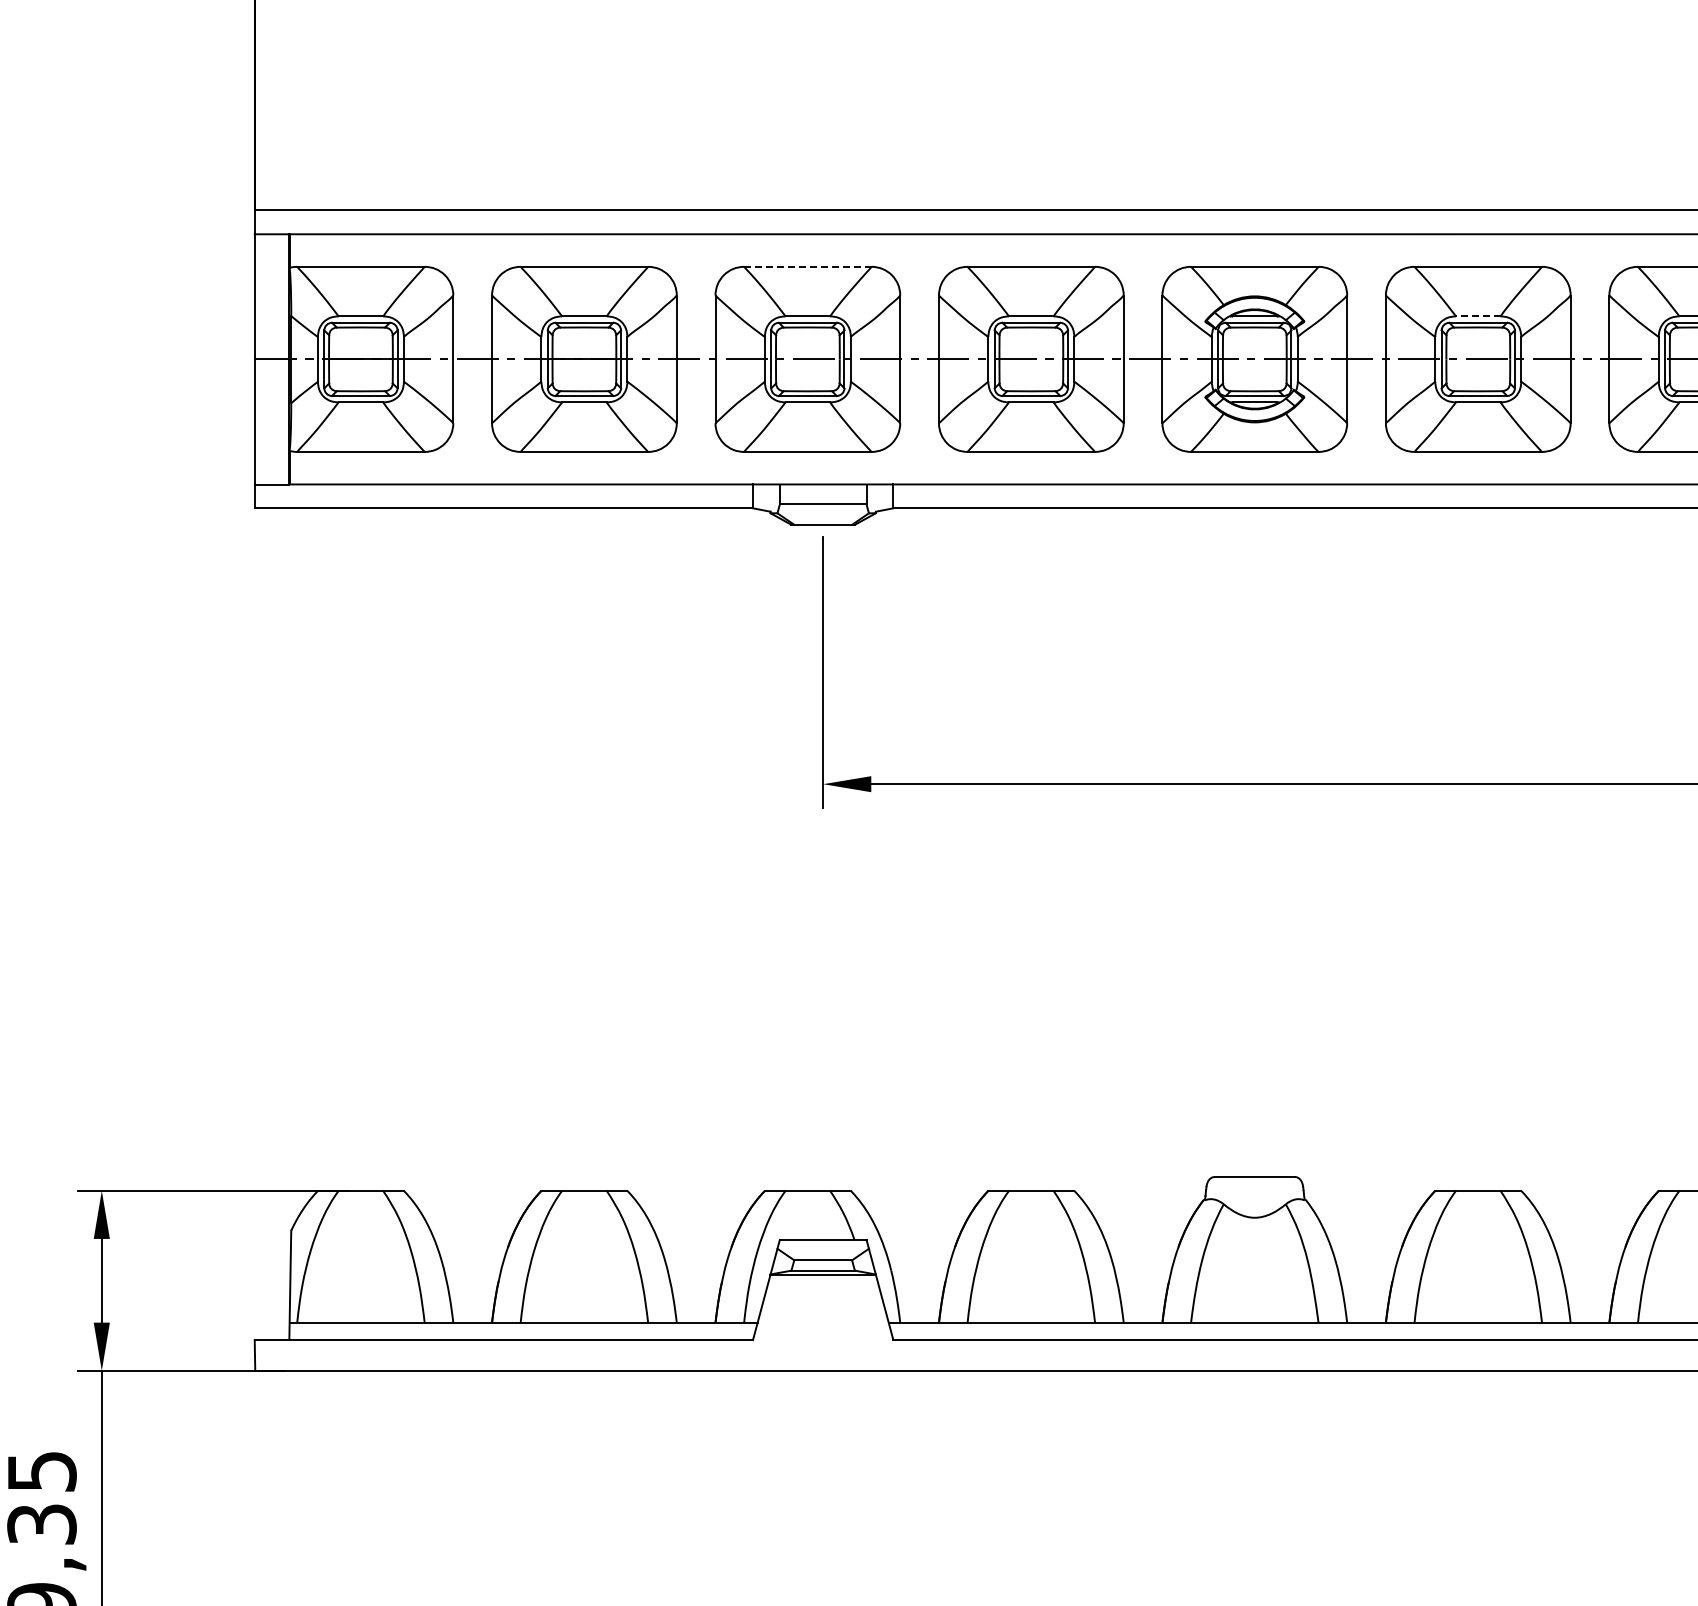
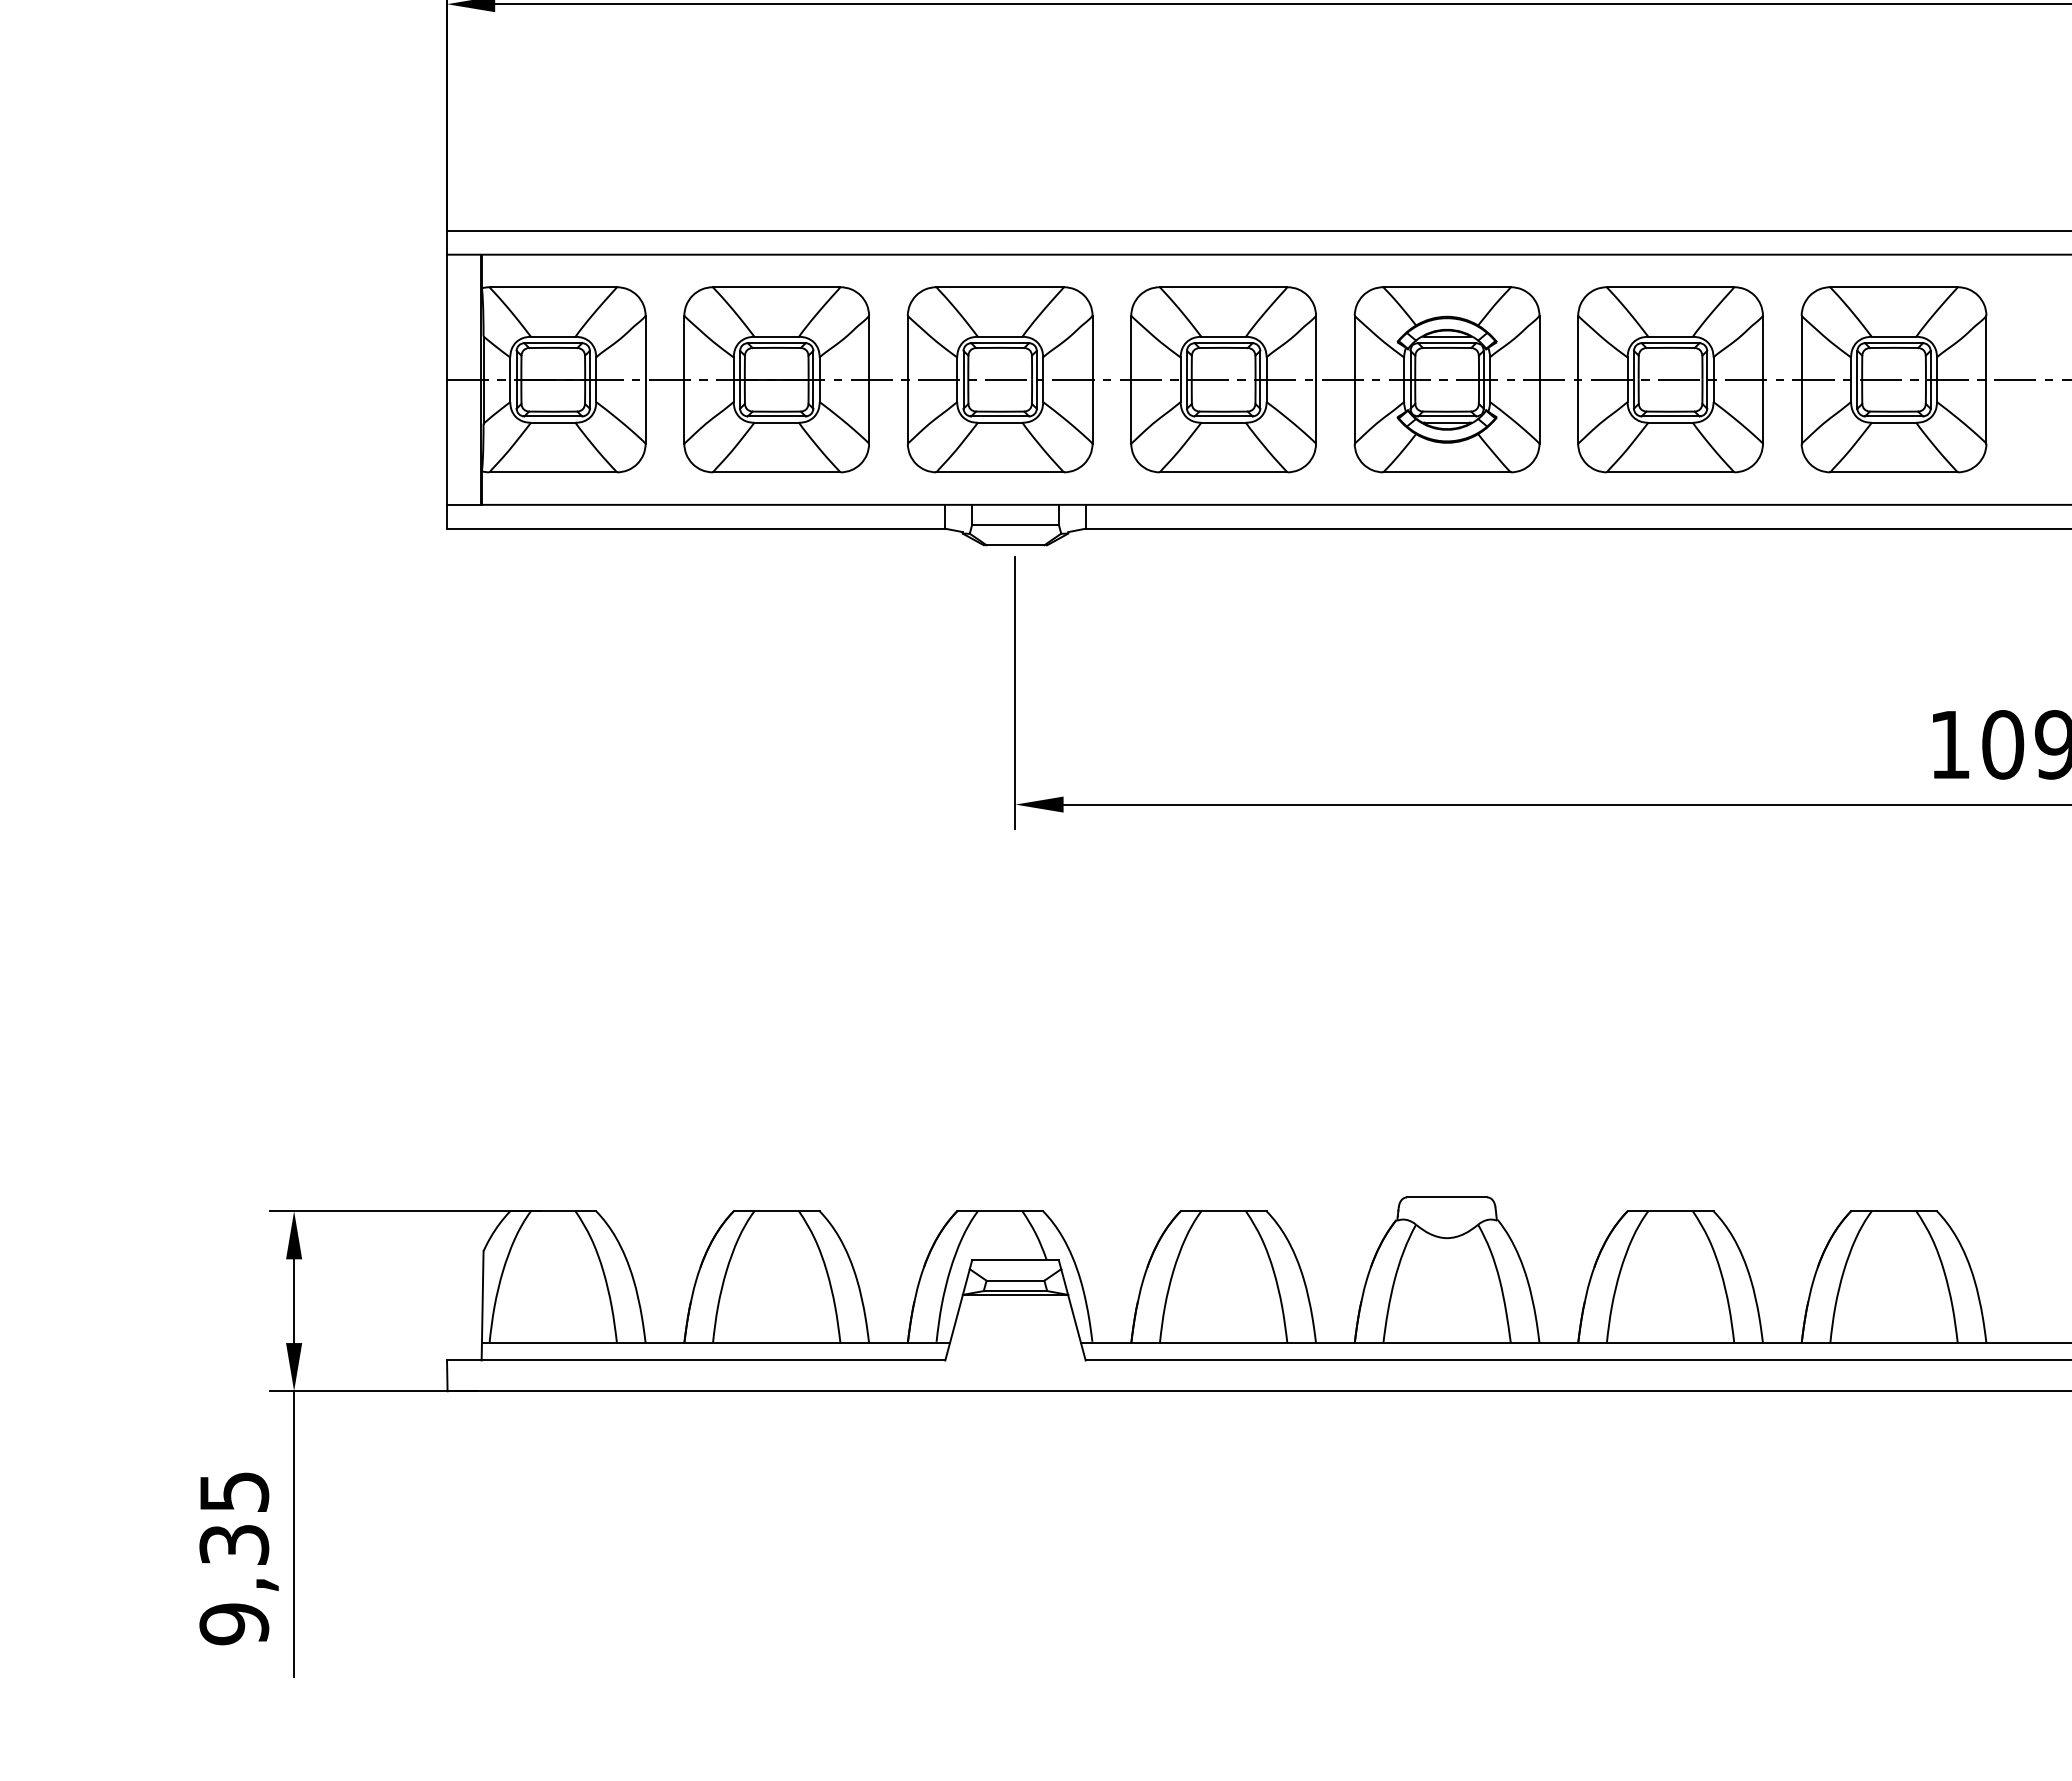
line: (808, 267) -> (1000, 287), dashed -> solid
line: (1478, 316) -> (1670, 336), dashed -> solid

